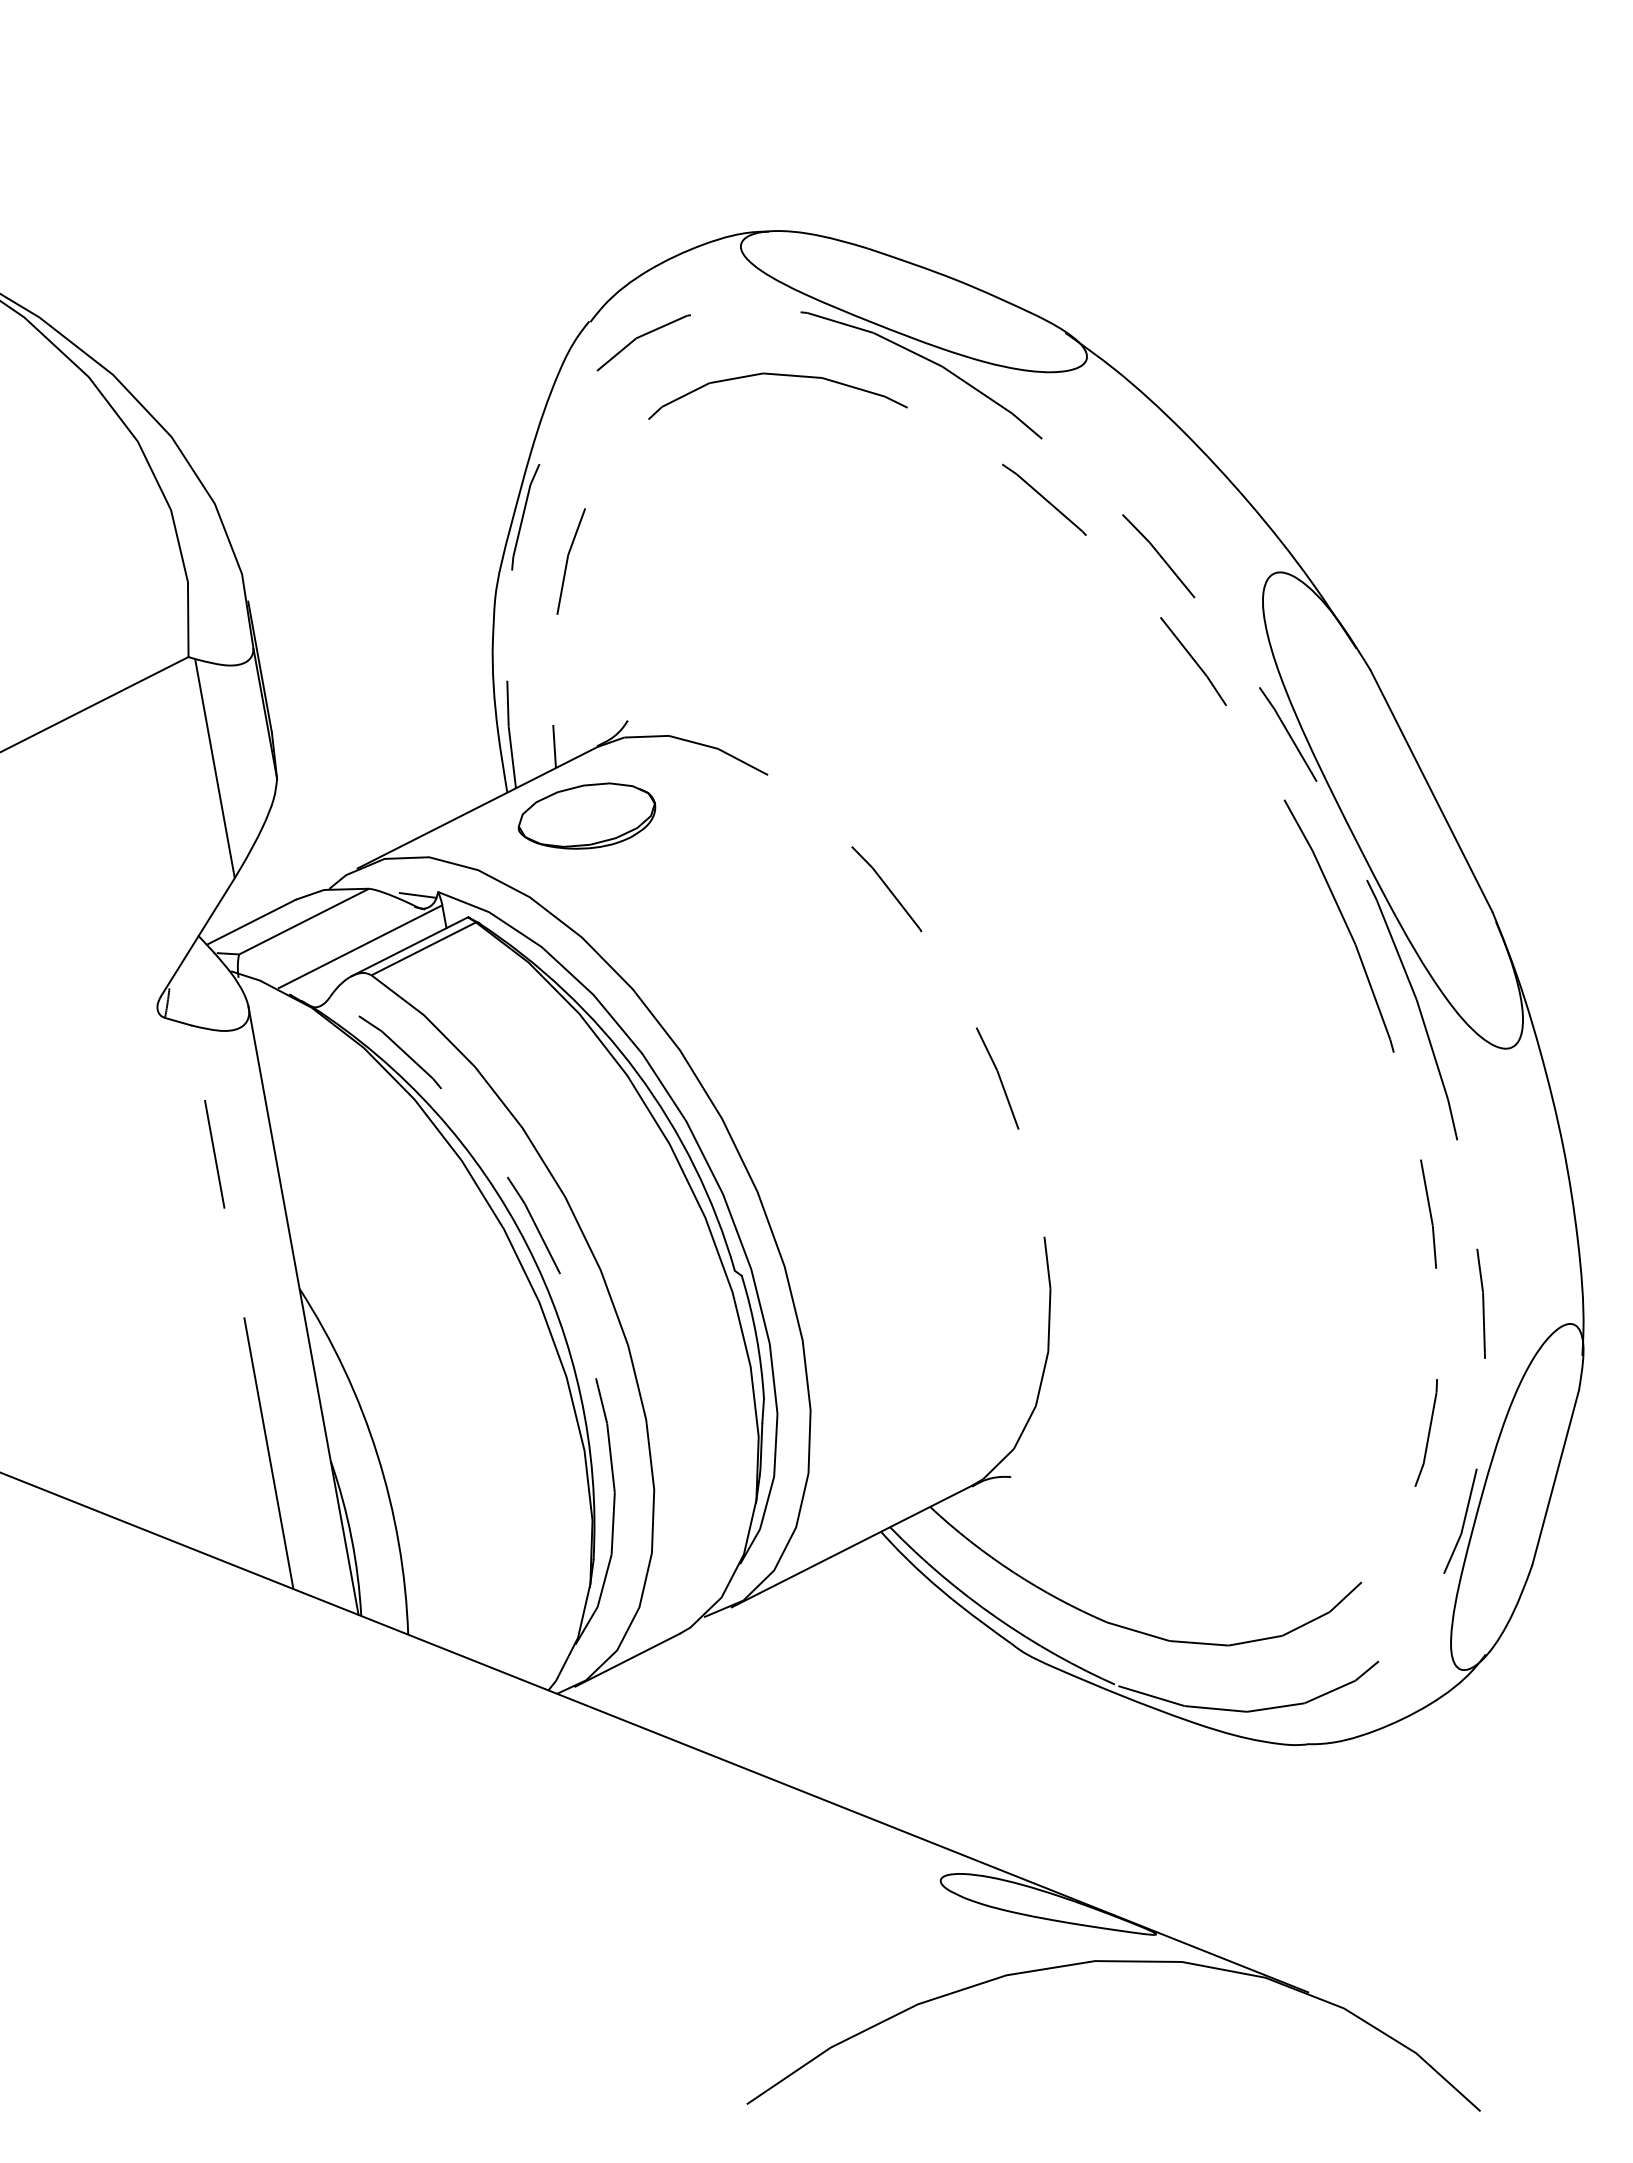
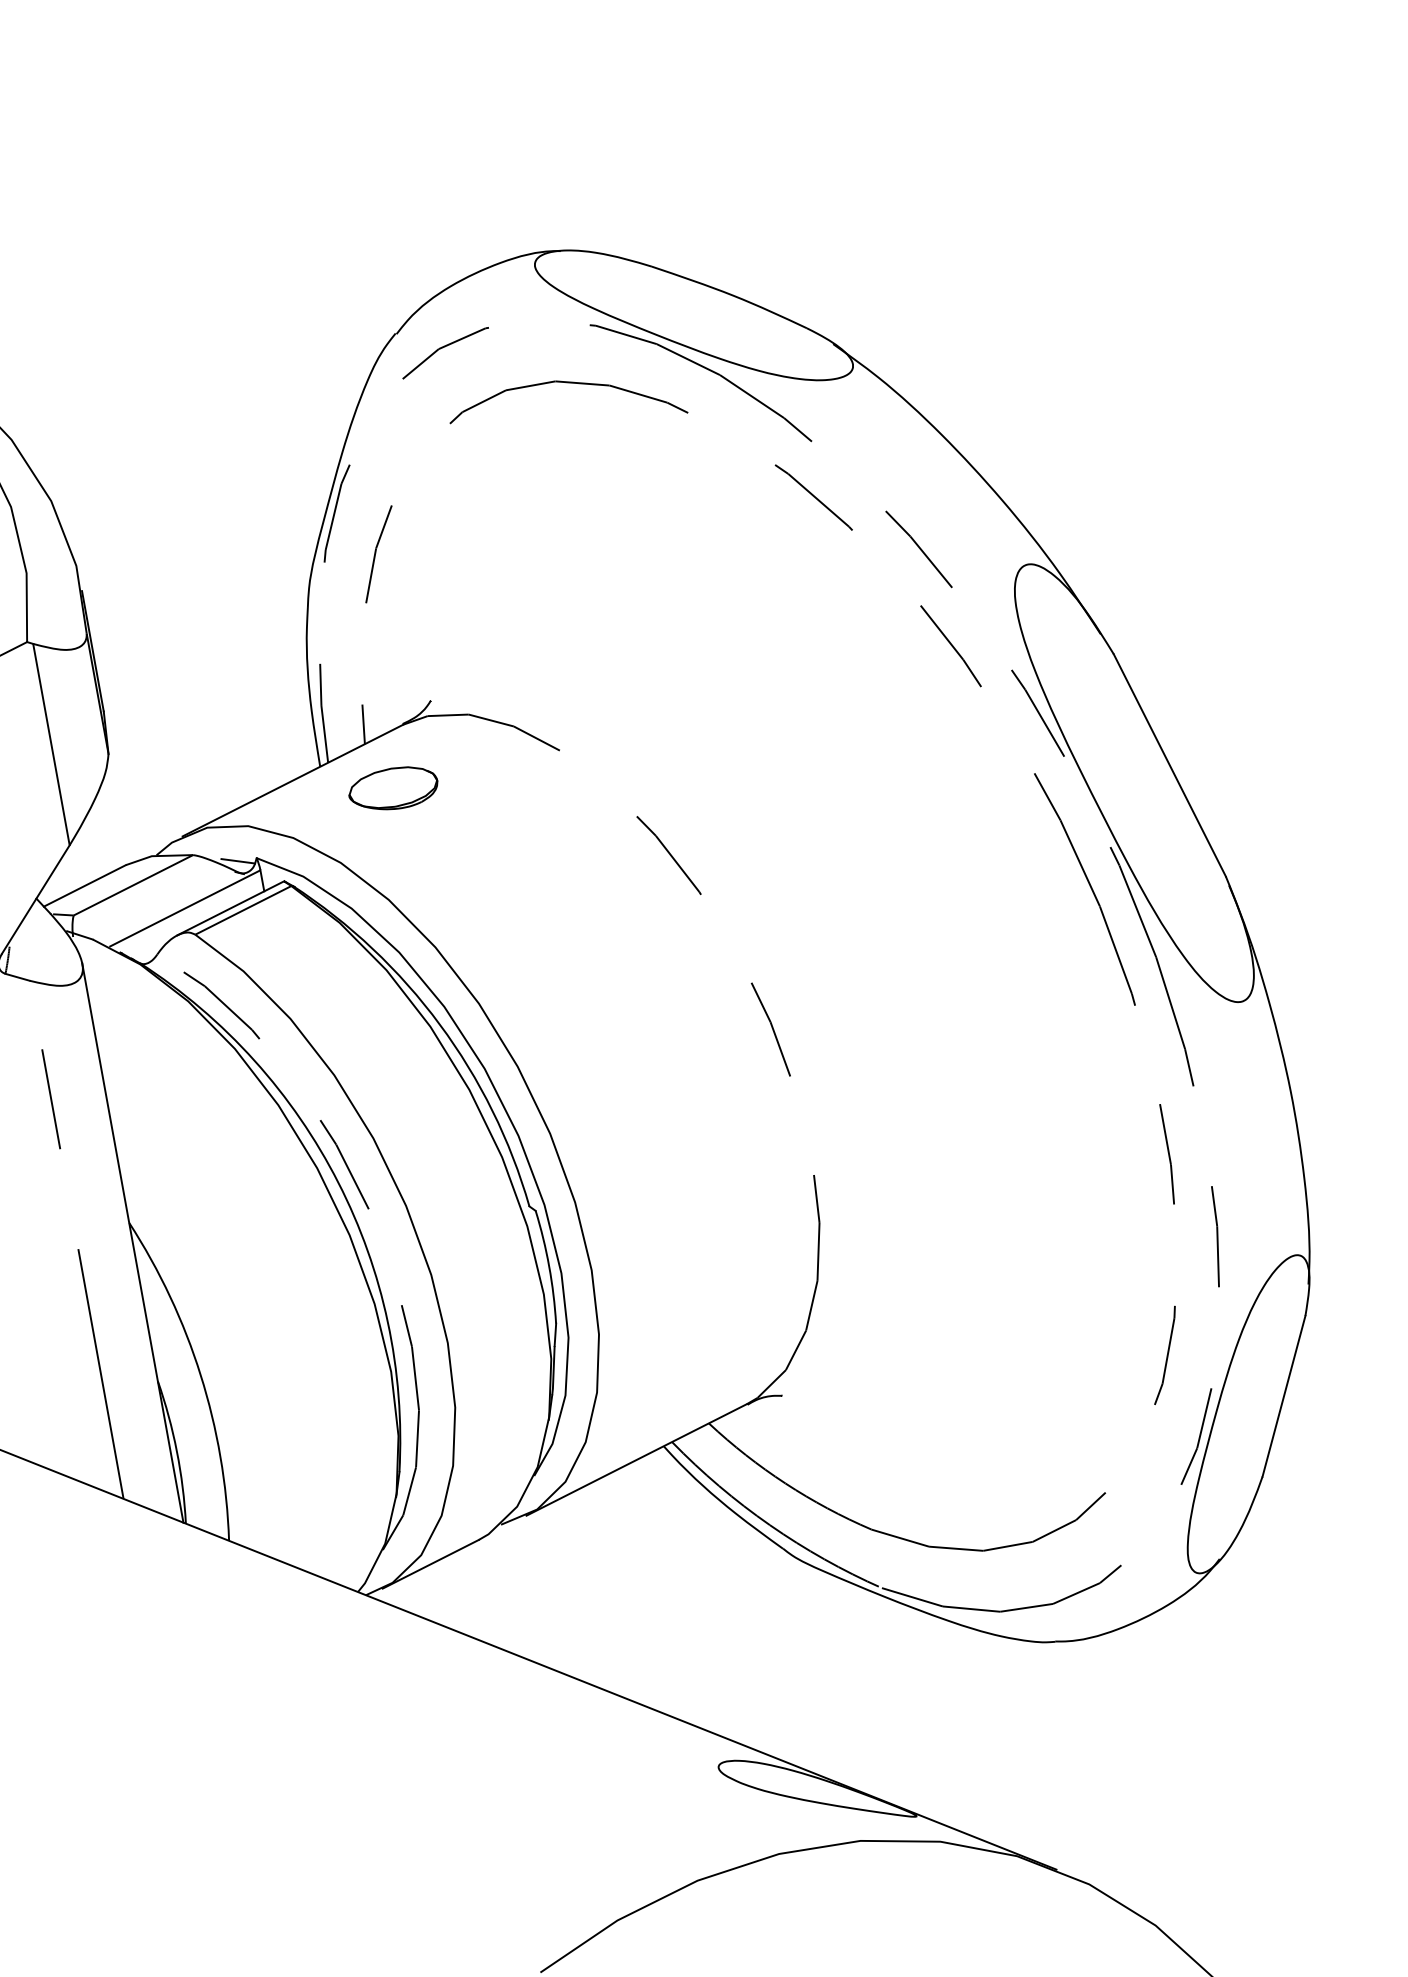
part: (586, 815) -> (392, 787), size x0.7

